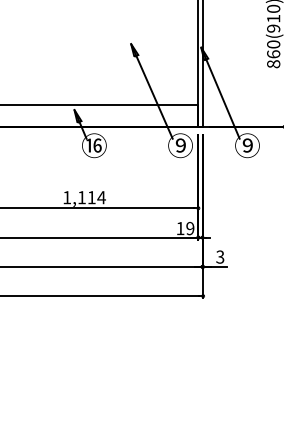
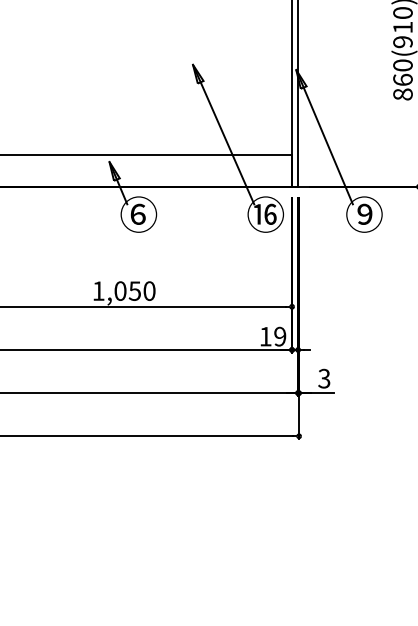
text: (93, 145) -> (137, 214), ⑯ -> ⑥
text: (179, 145) -> (264, 214), ⑨ -> ⑯
text: (91, 197) -> (134, 290), 1,114 -> 1,050

